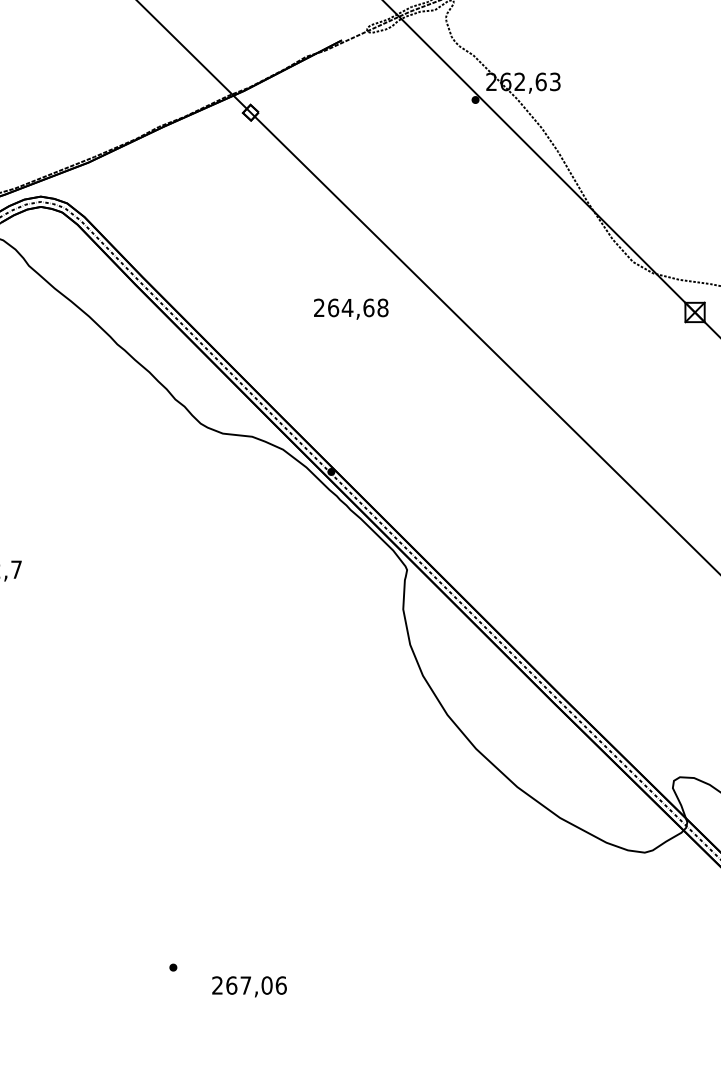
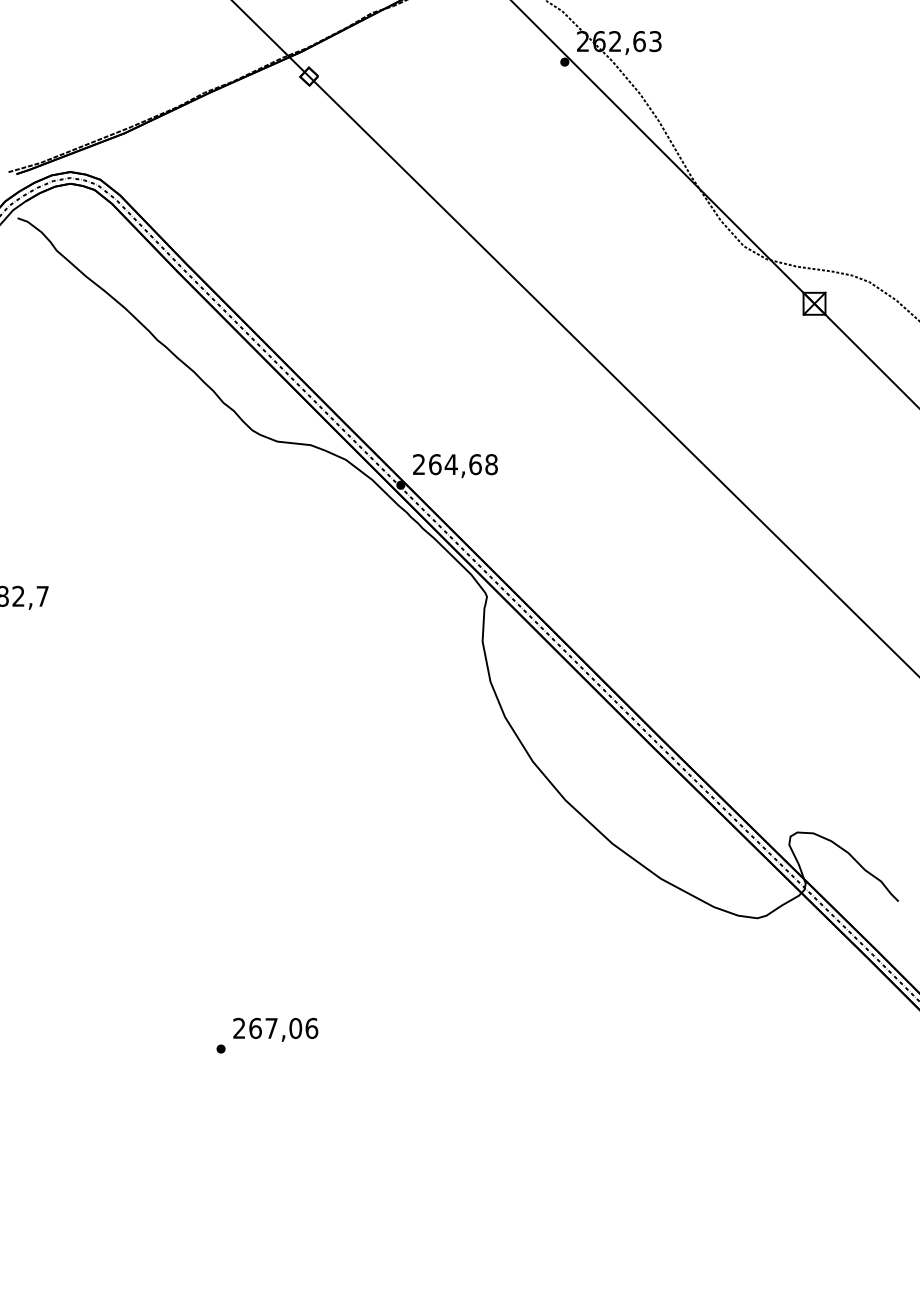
text: (351, 309) -> (455, 466), moved
text: (249, 986) -> (275, 1029), moved

